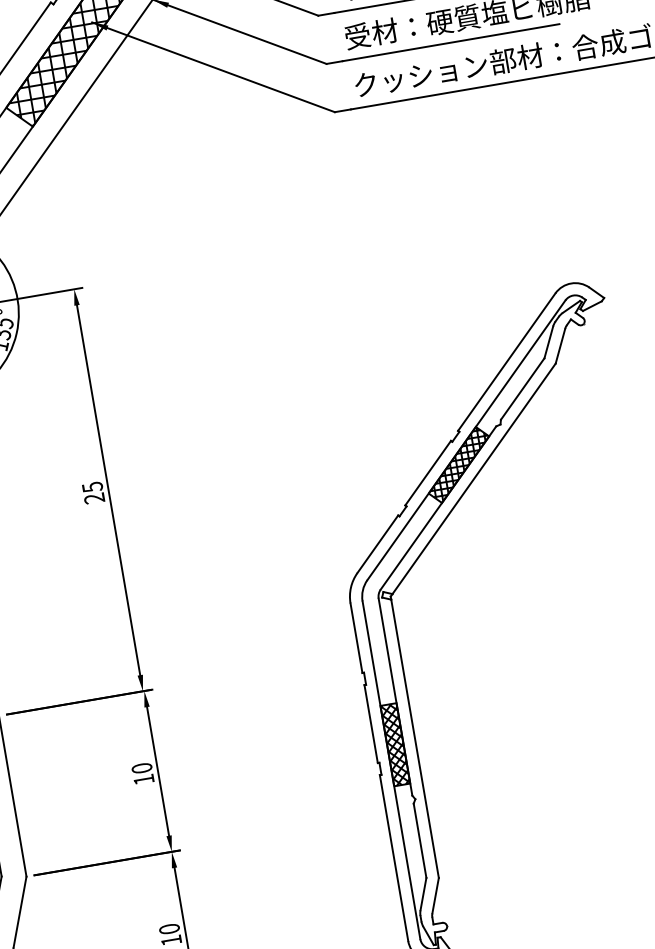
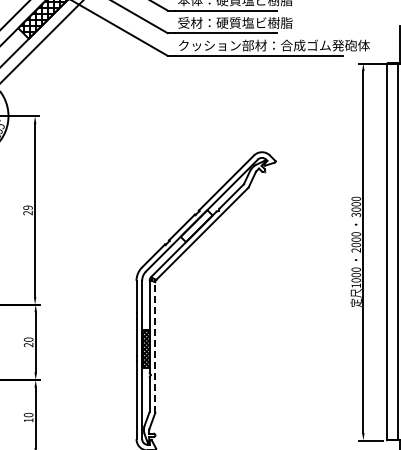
hatch: (458, 463) -> (196, 225), removed
text: (91, 486) -> (27, 207), 25 -> 29
line: (415, 738) -> (155, 347), solid -> dashed
text: (143, 780) -> (28, 345), 10 -> 20

